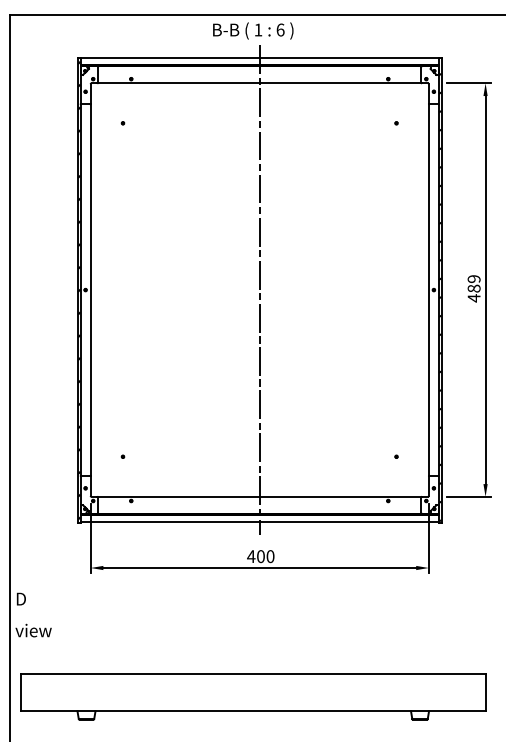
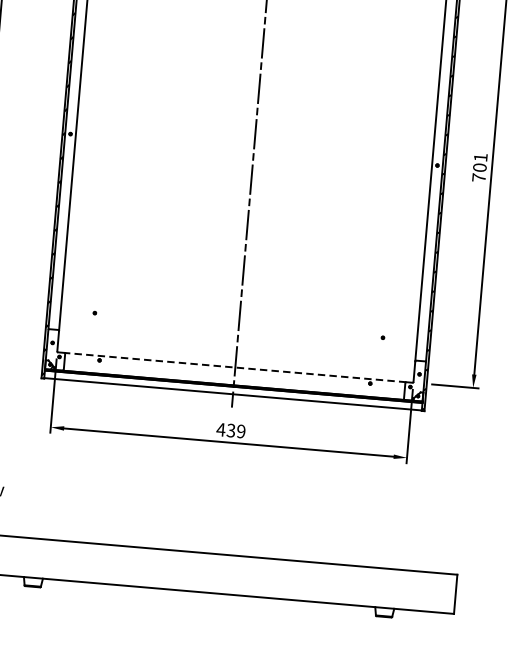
text: (473, 288) -> (479, 167), 489 -> 701
line: (259, 496) -> (235, 367), solid -> dashed
text: (265, 556) -> (235, 430), 400 -> 439

